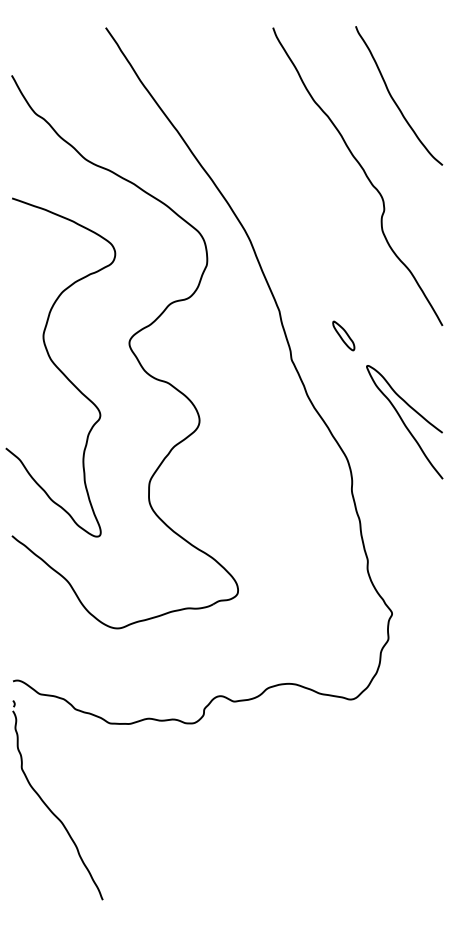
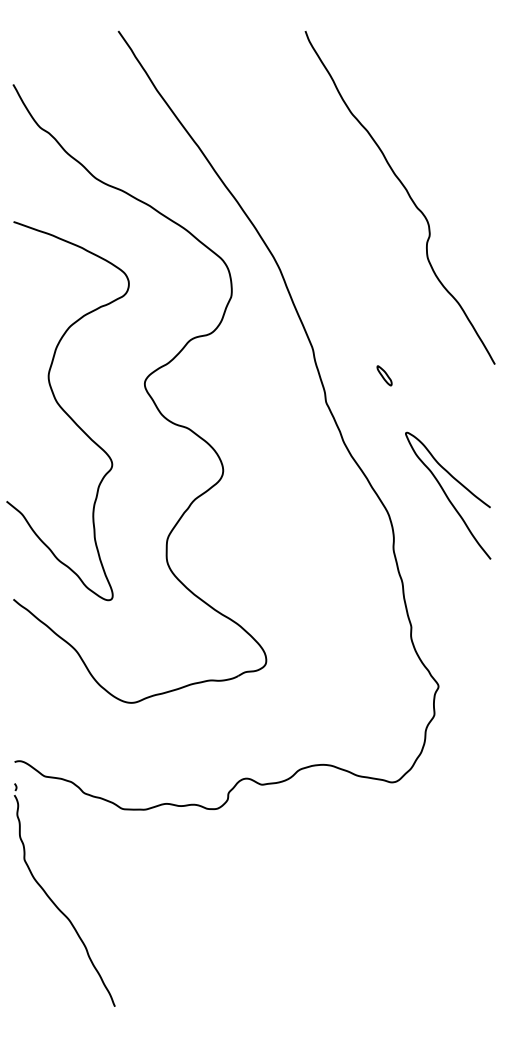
curve: (394, 99) -> (441, 111), removed
part: (343, 335) -> (384, 375), size x0.6
curve: (404, 422) -> (447, 496), moved

